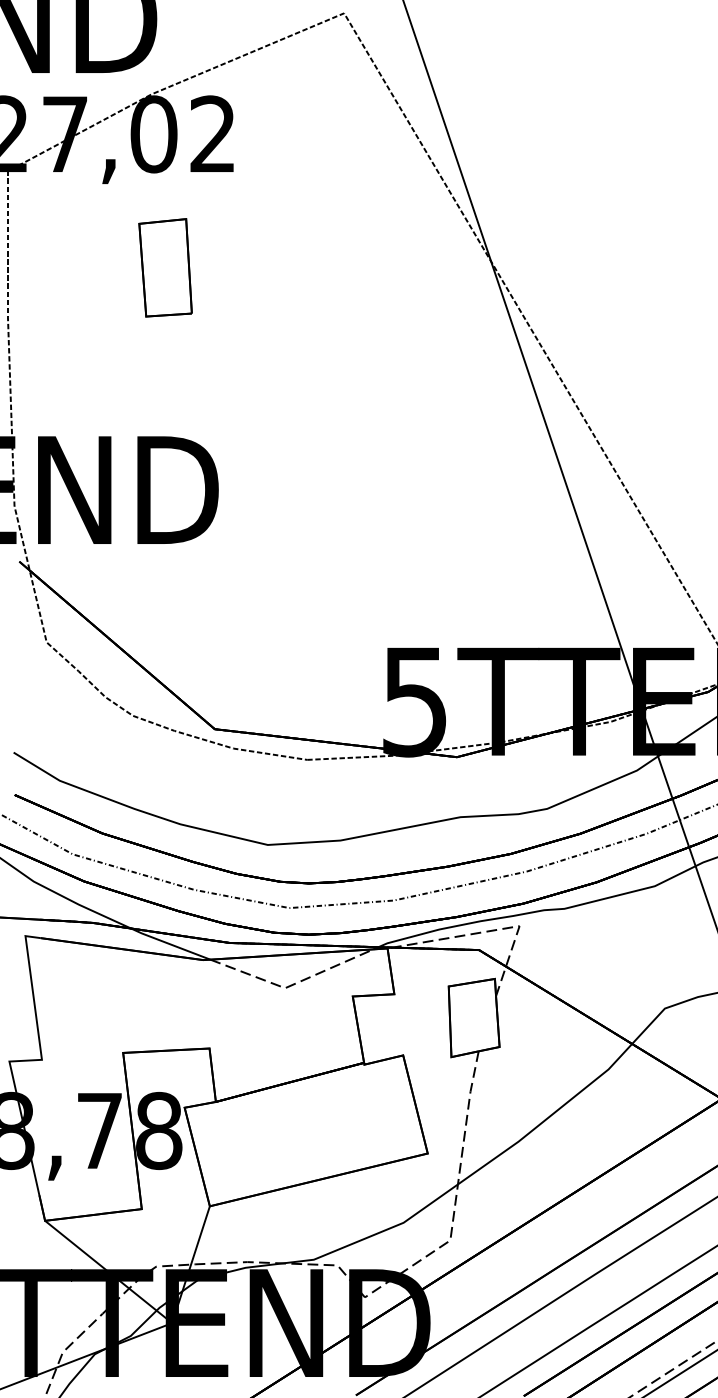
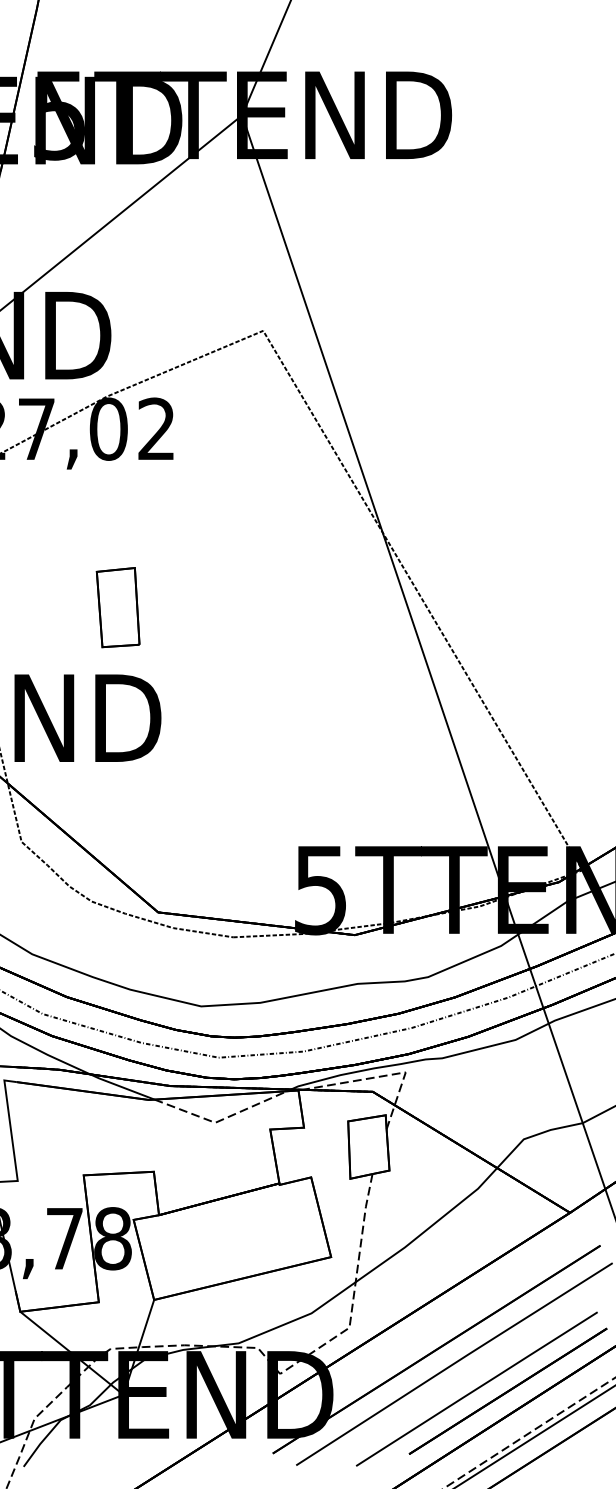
part: (164, 267) -> (117, 607), moved

